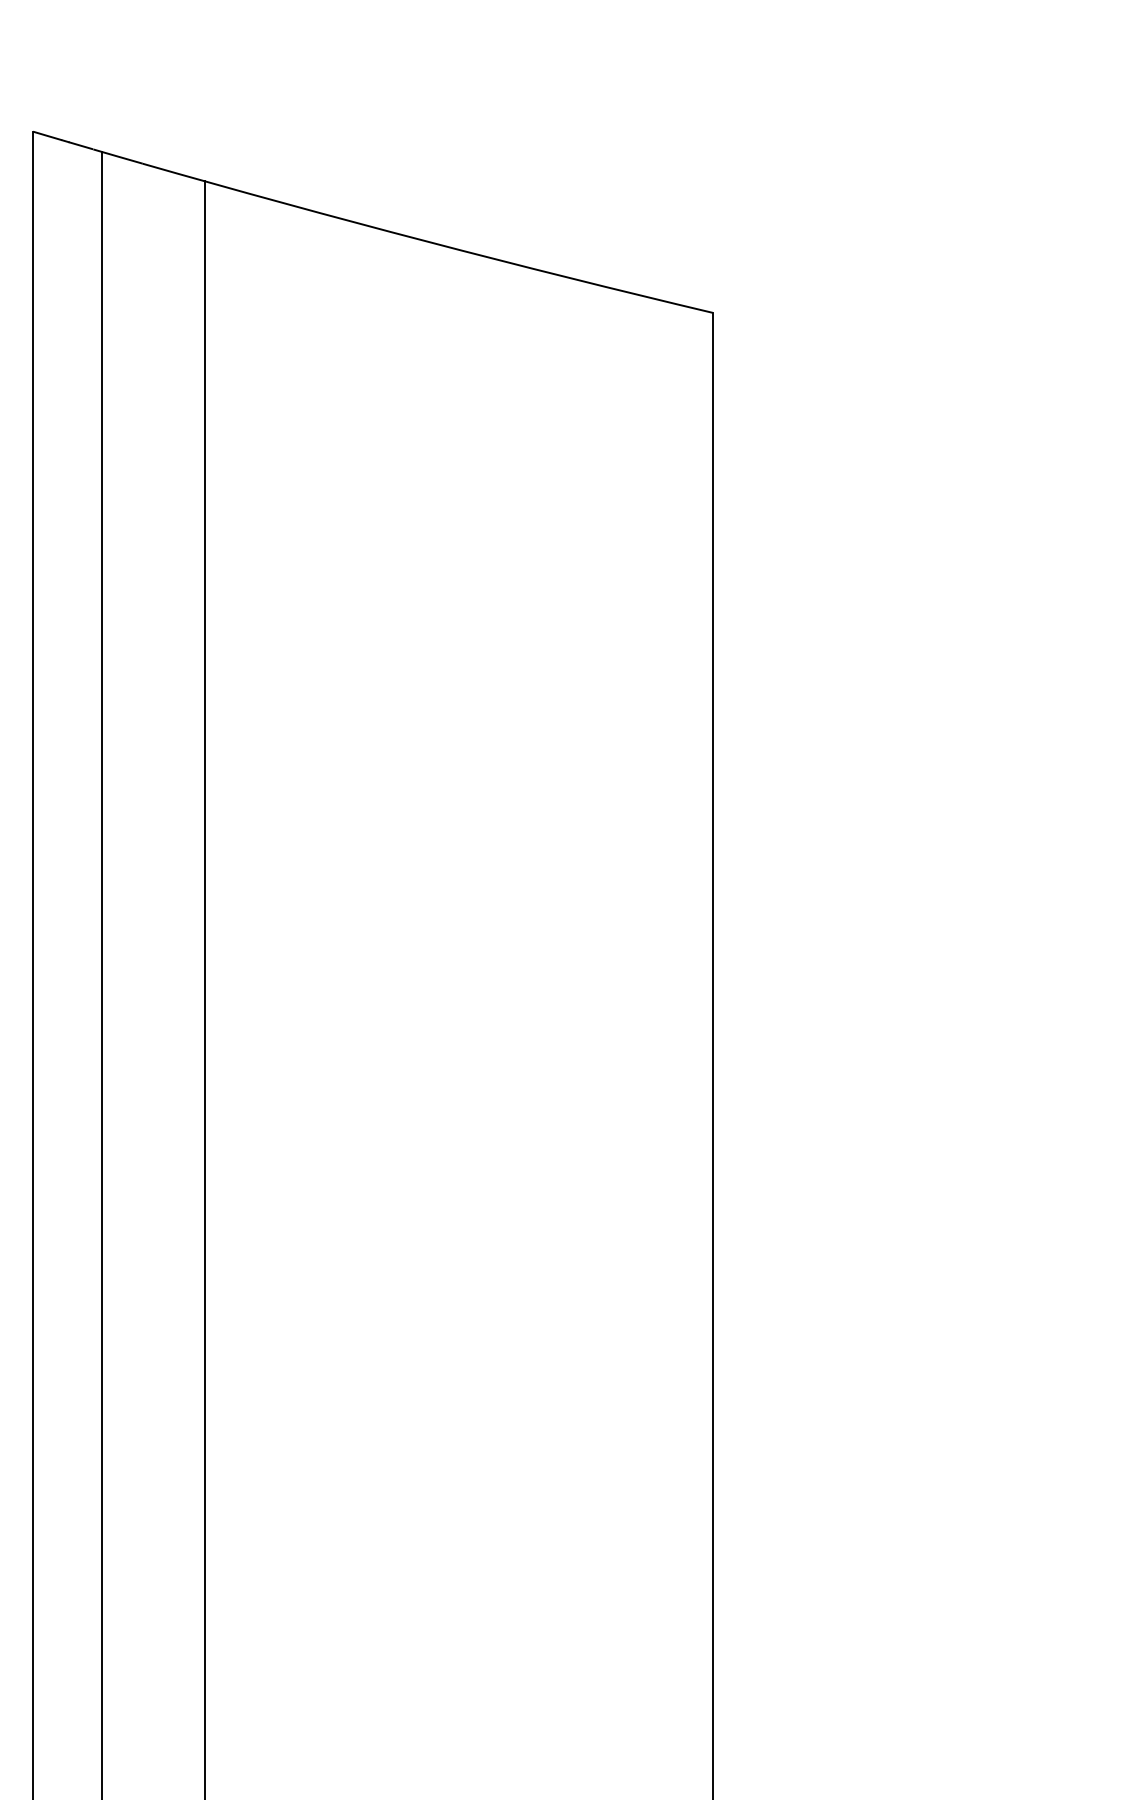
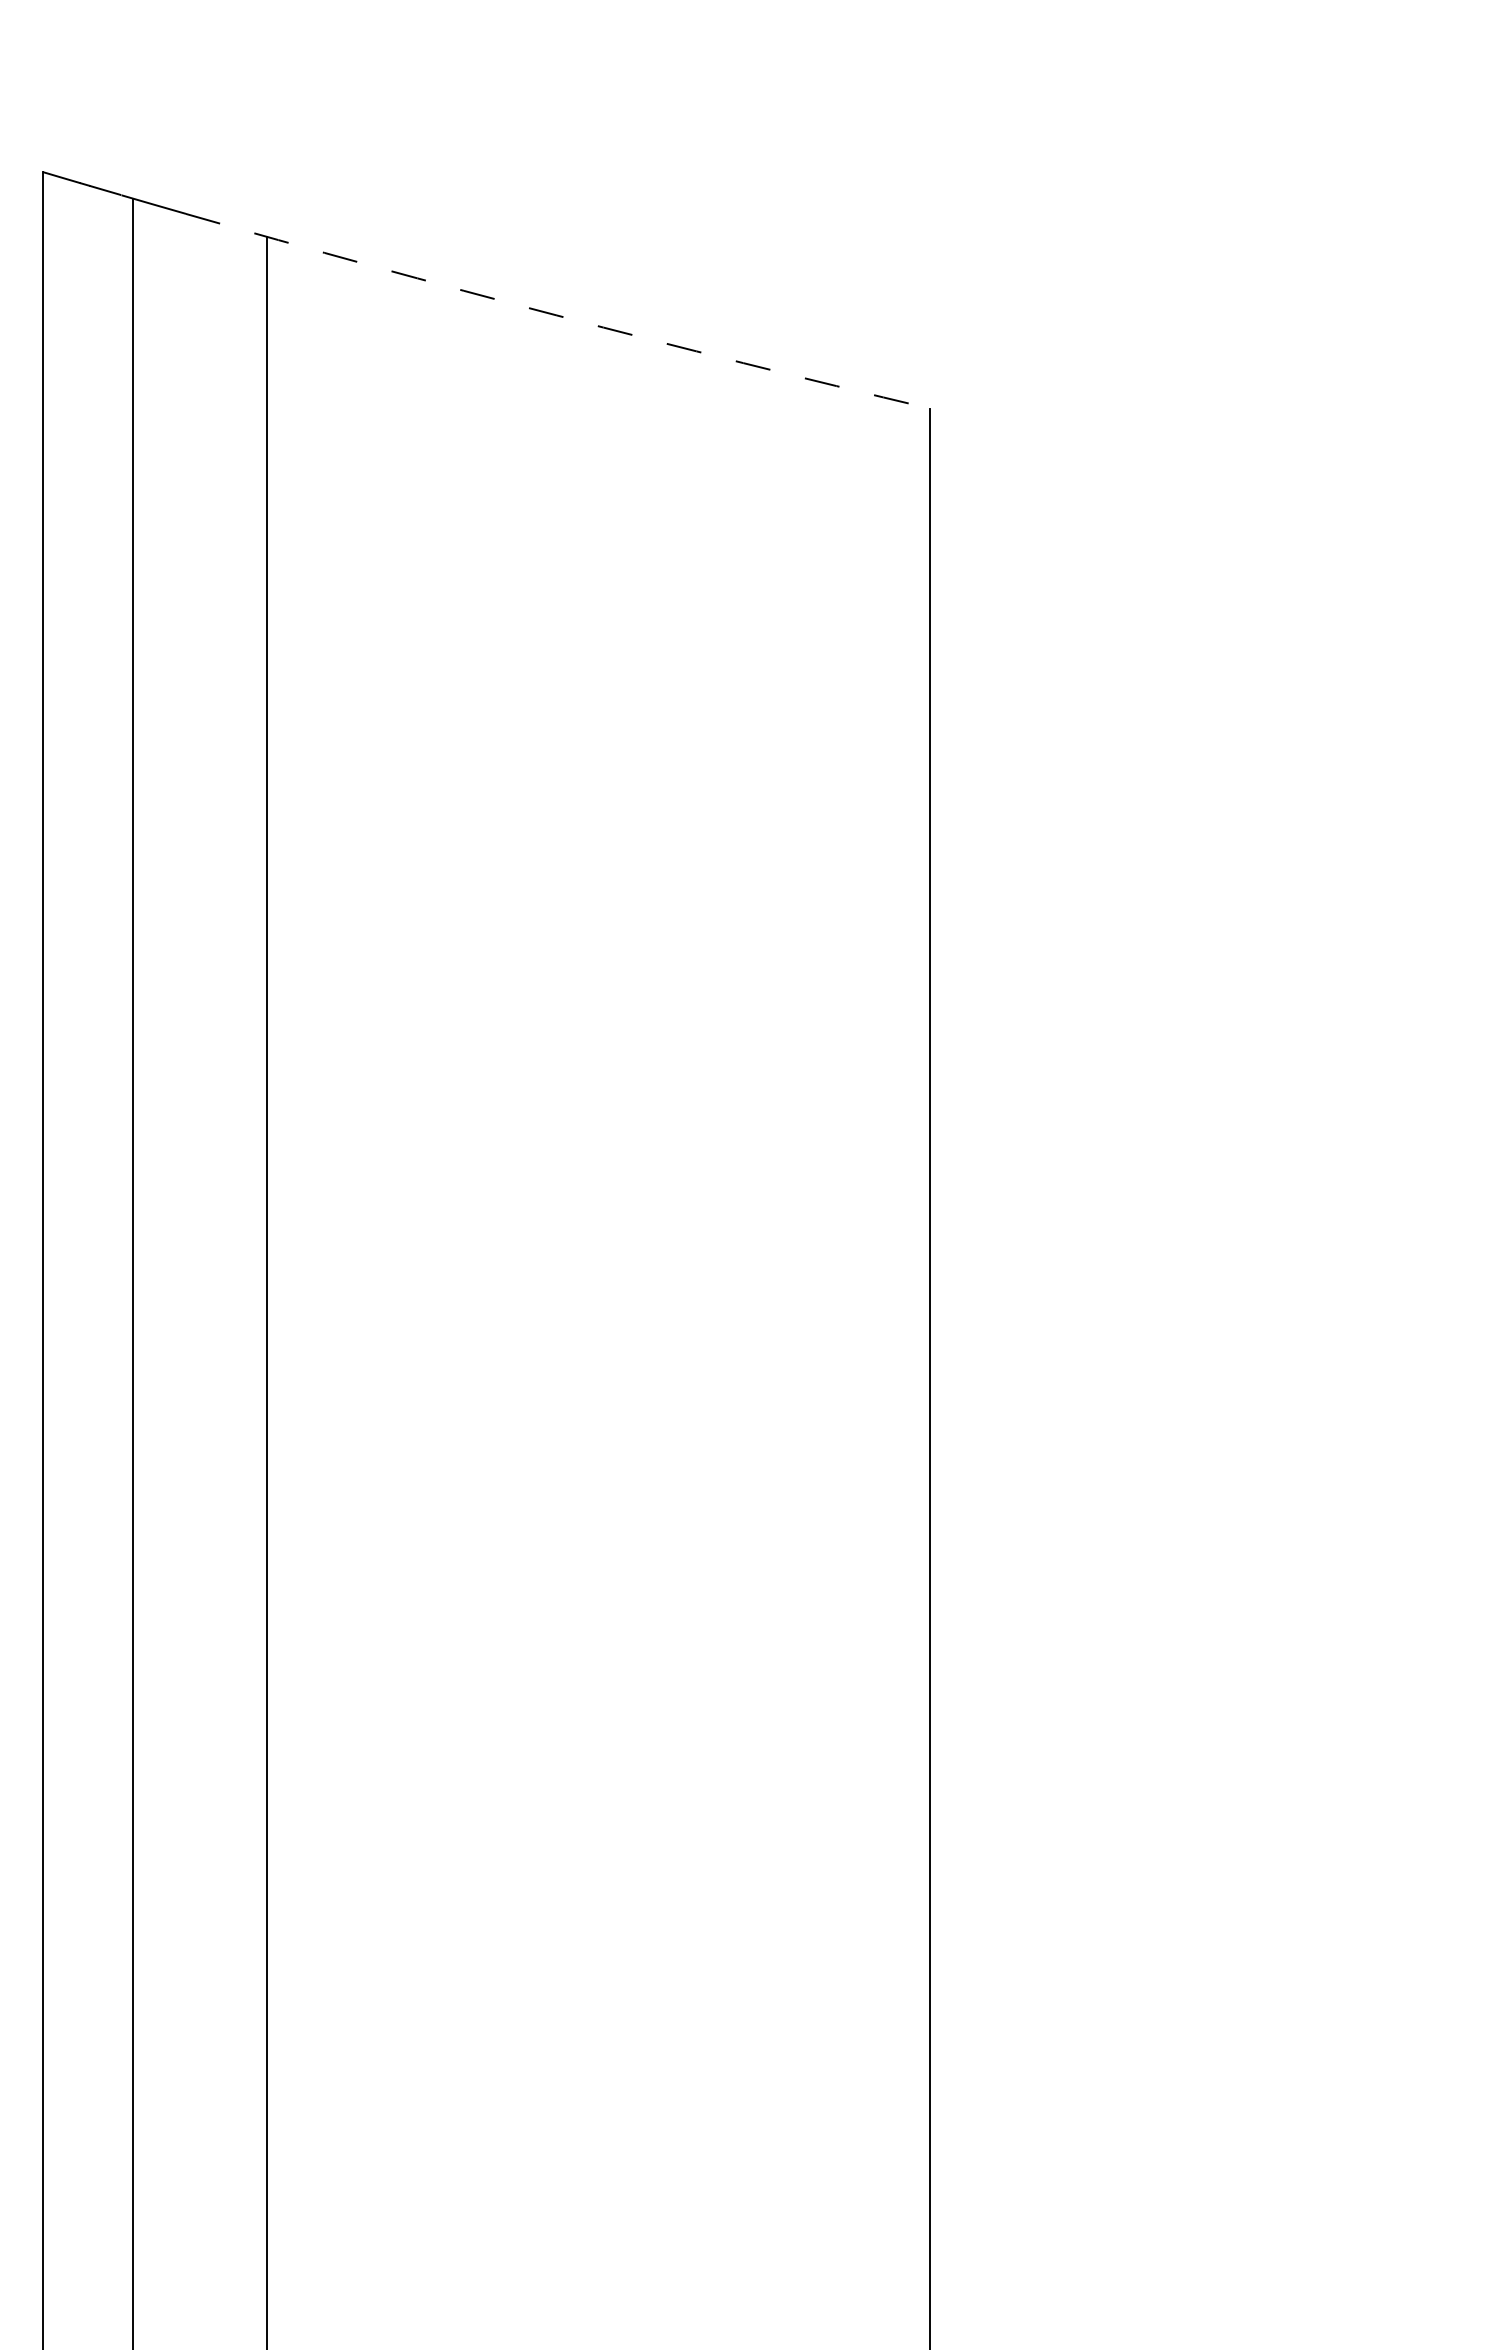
arc: (426, 241) -> (556, 315), solid -> dashed

